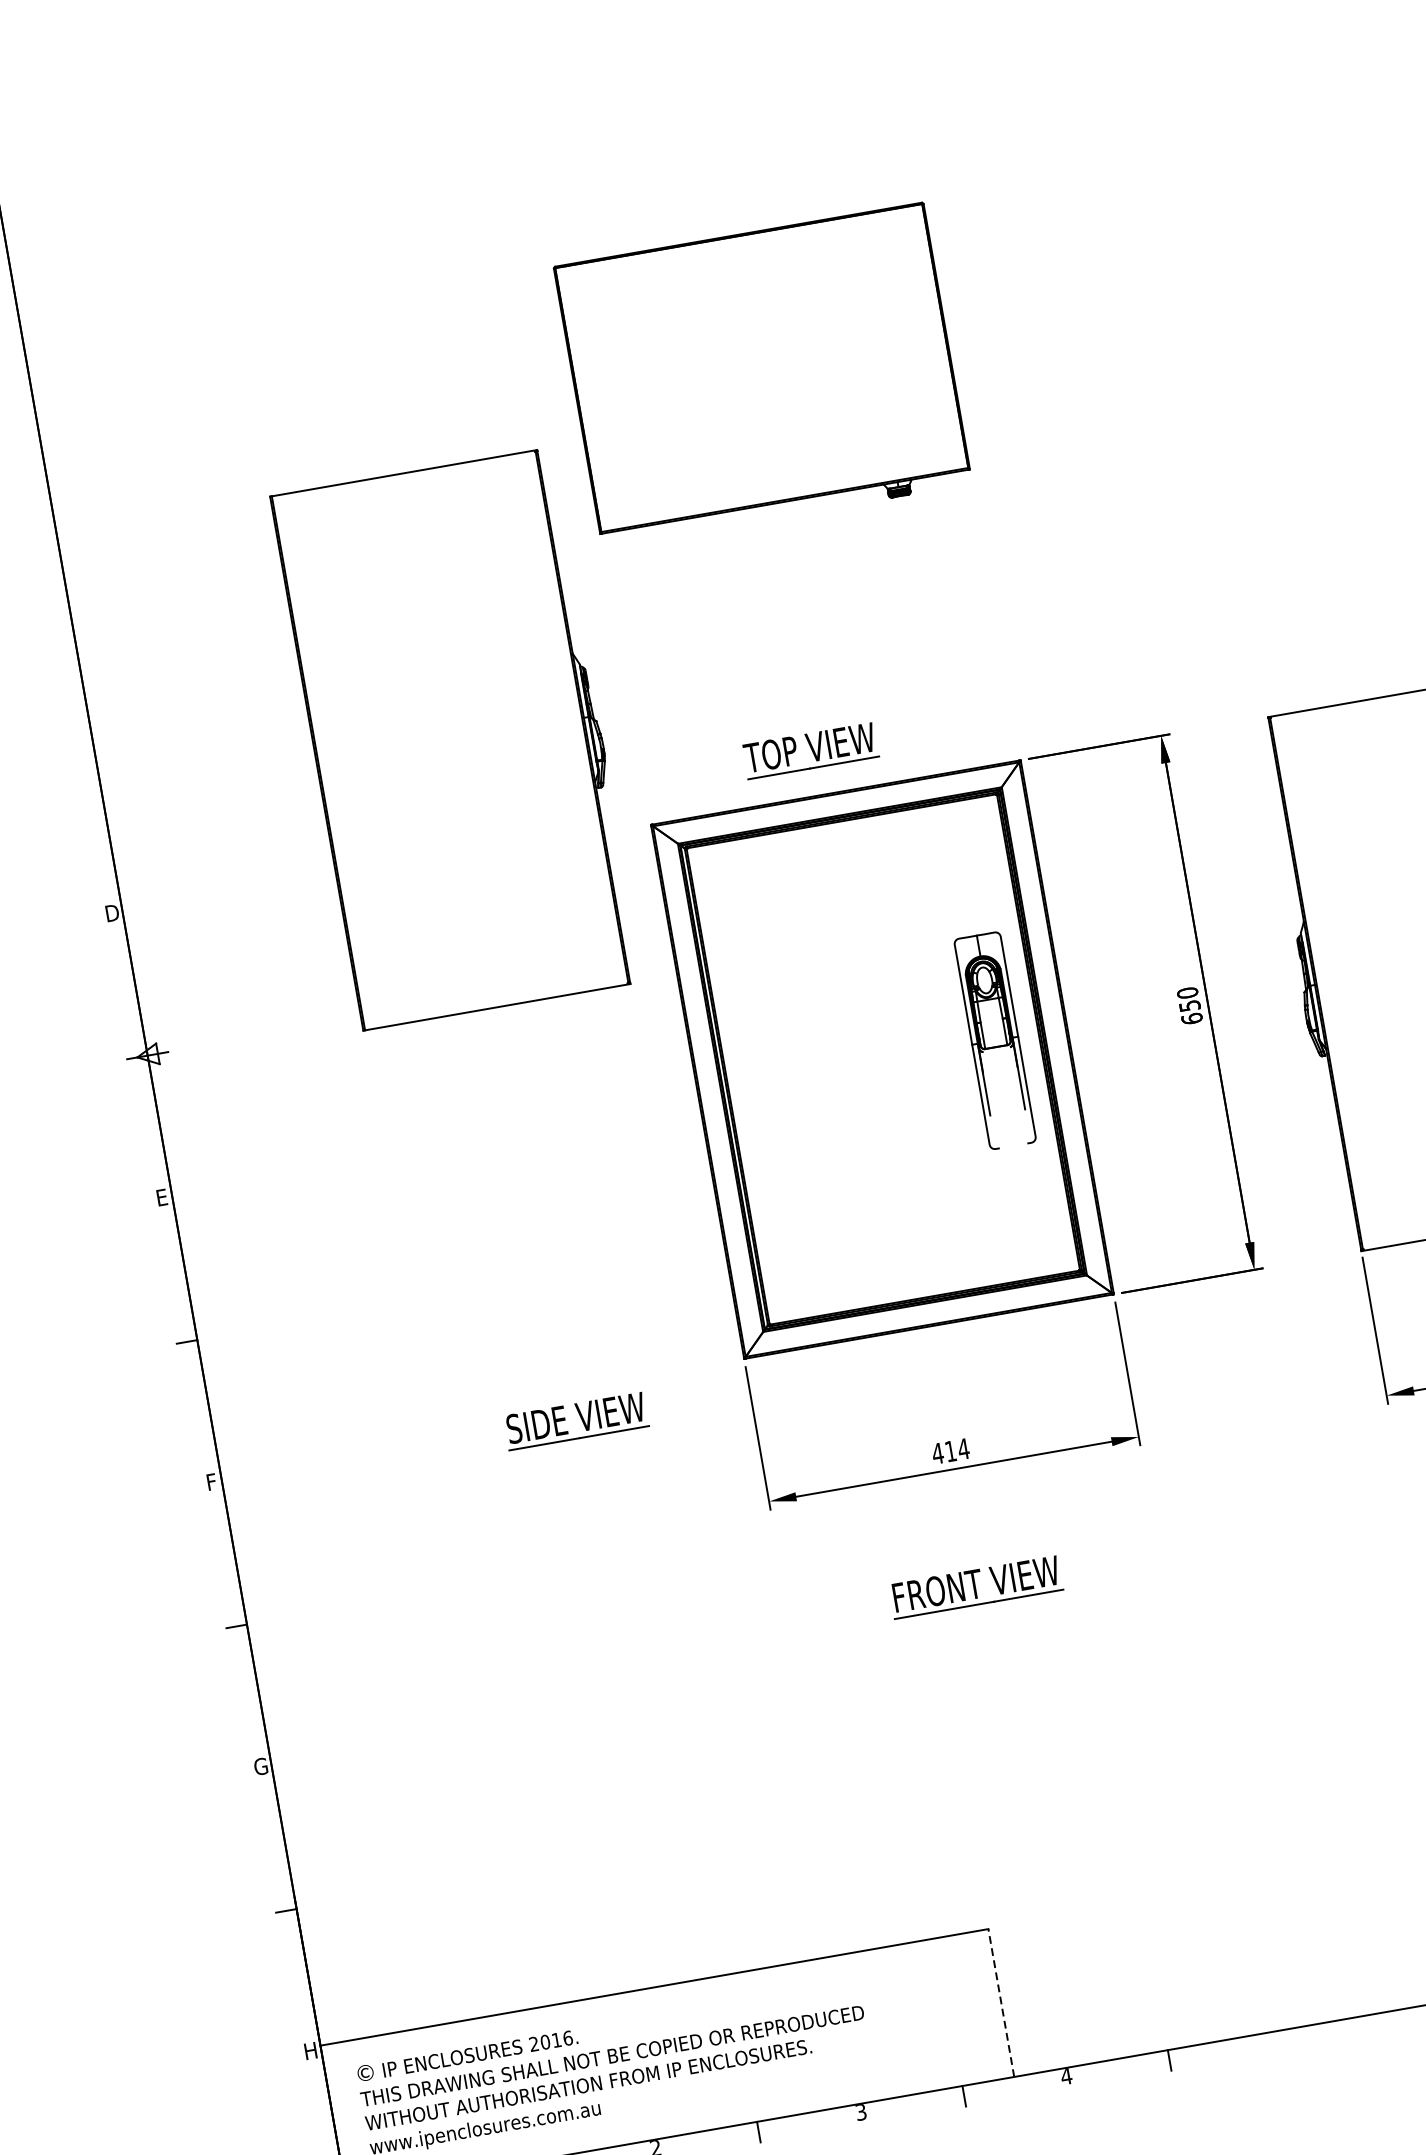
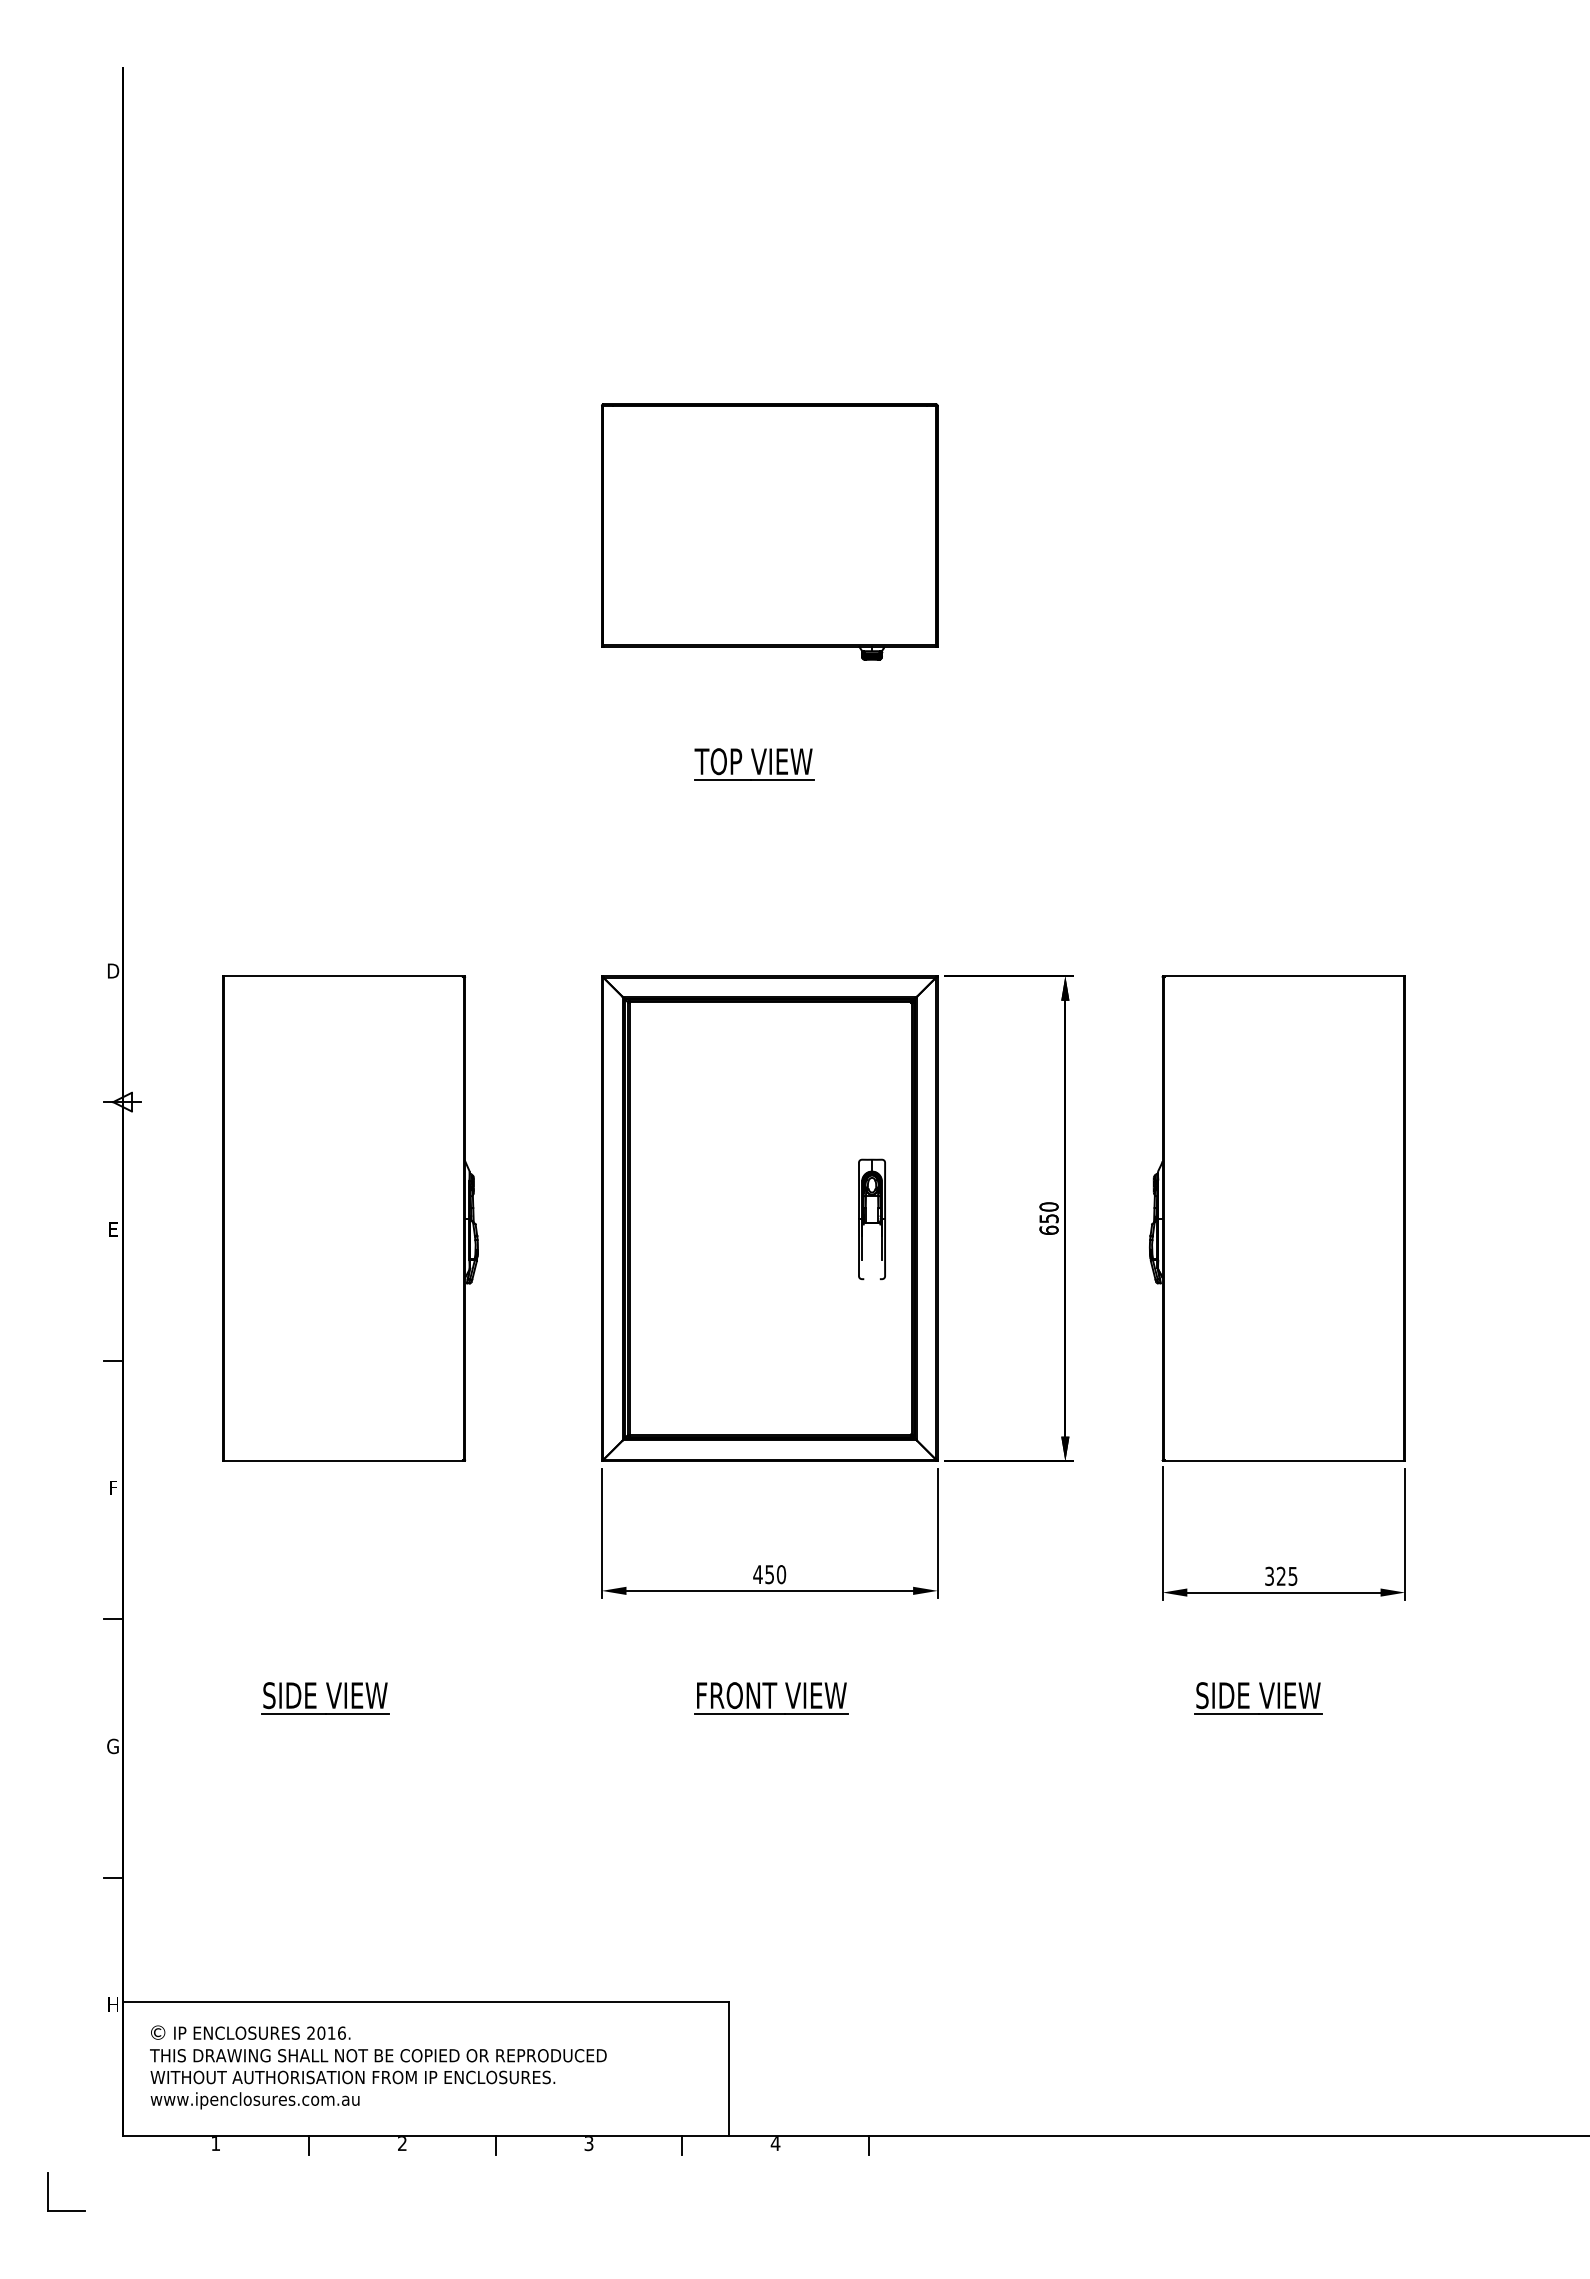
part: (762, 374) -> (769, 531), moved
part: (457, 738) -> (350, 1218), moved
part: (811, 750) -> (754, 764), moved
part: (994, 1040) -> (871, 1219), size x0.62
part: (576, 1421) -> (325, 1698), moved
text: (957, 1450) -> (775, 1574), 414 -> 450
line: (1001, 2002) -> (729, 2068), dashed -> solid

